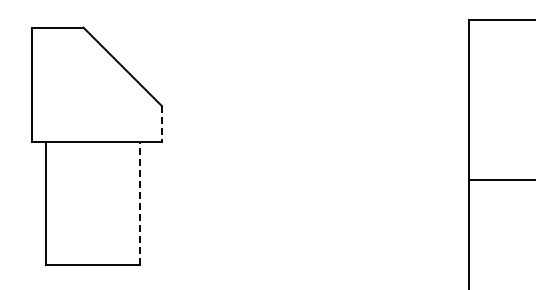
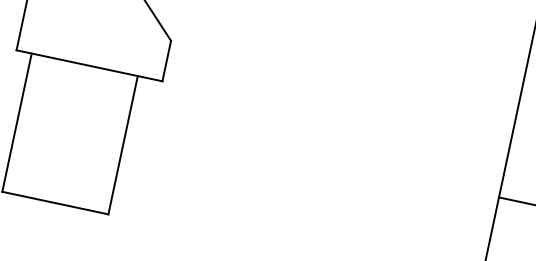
line: (161, 123) -> (166, 60), dashed -> solid
line: (139, 202) -> (122, 144), dashed -> solid

